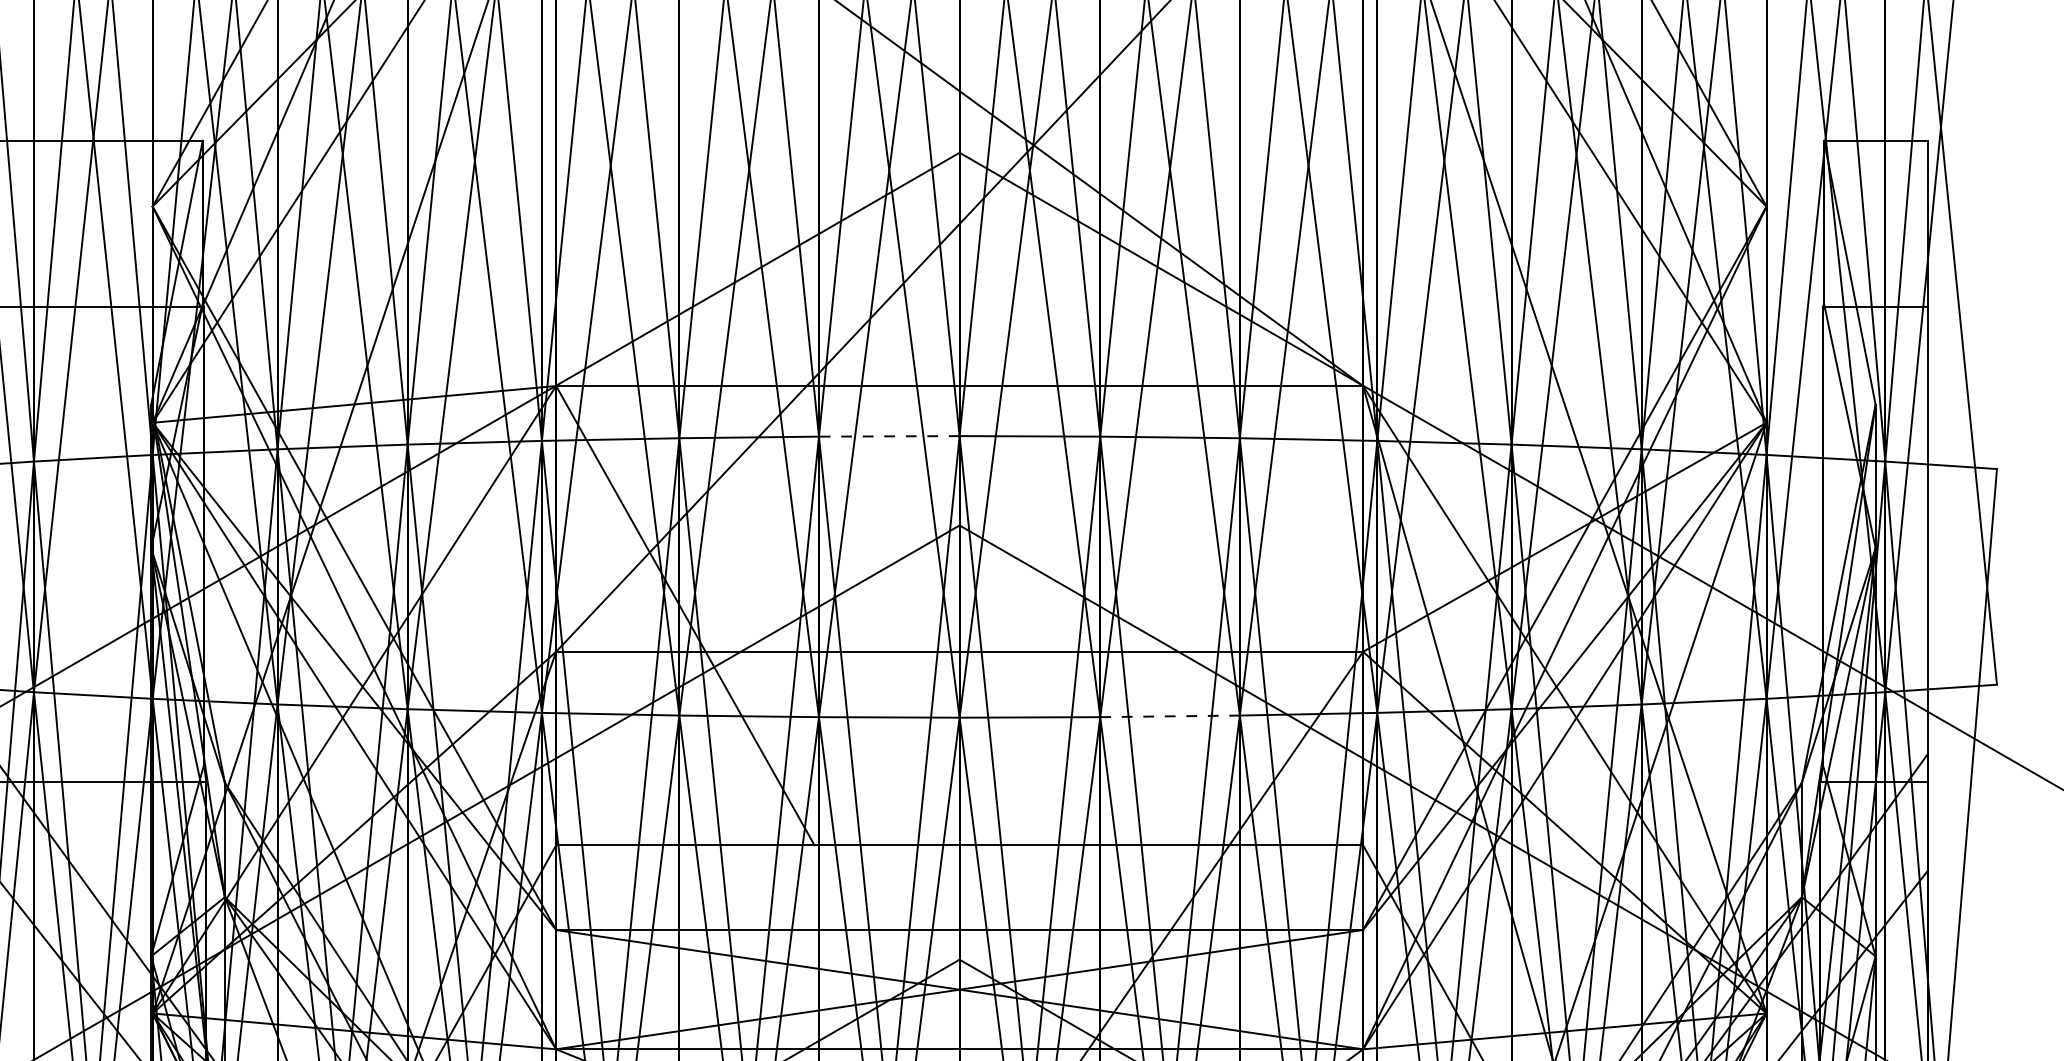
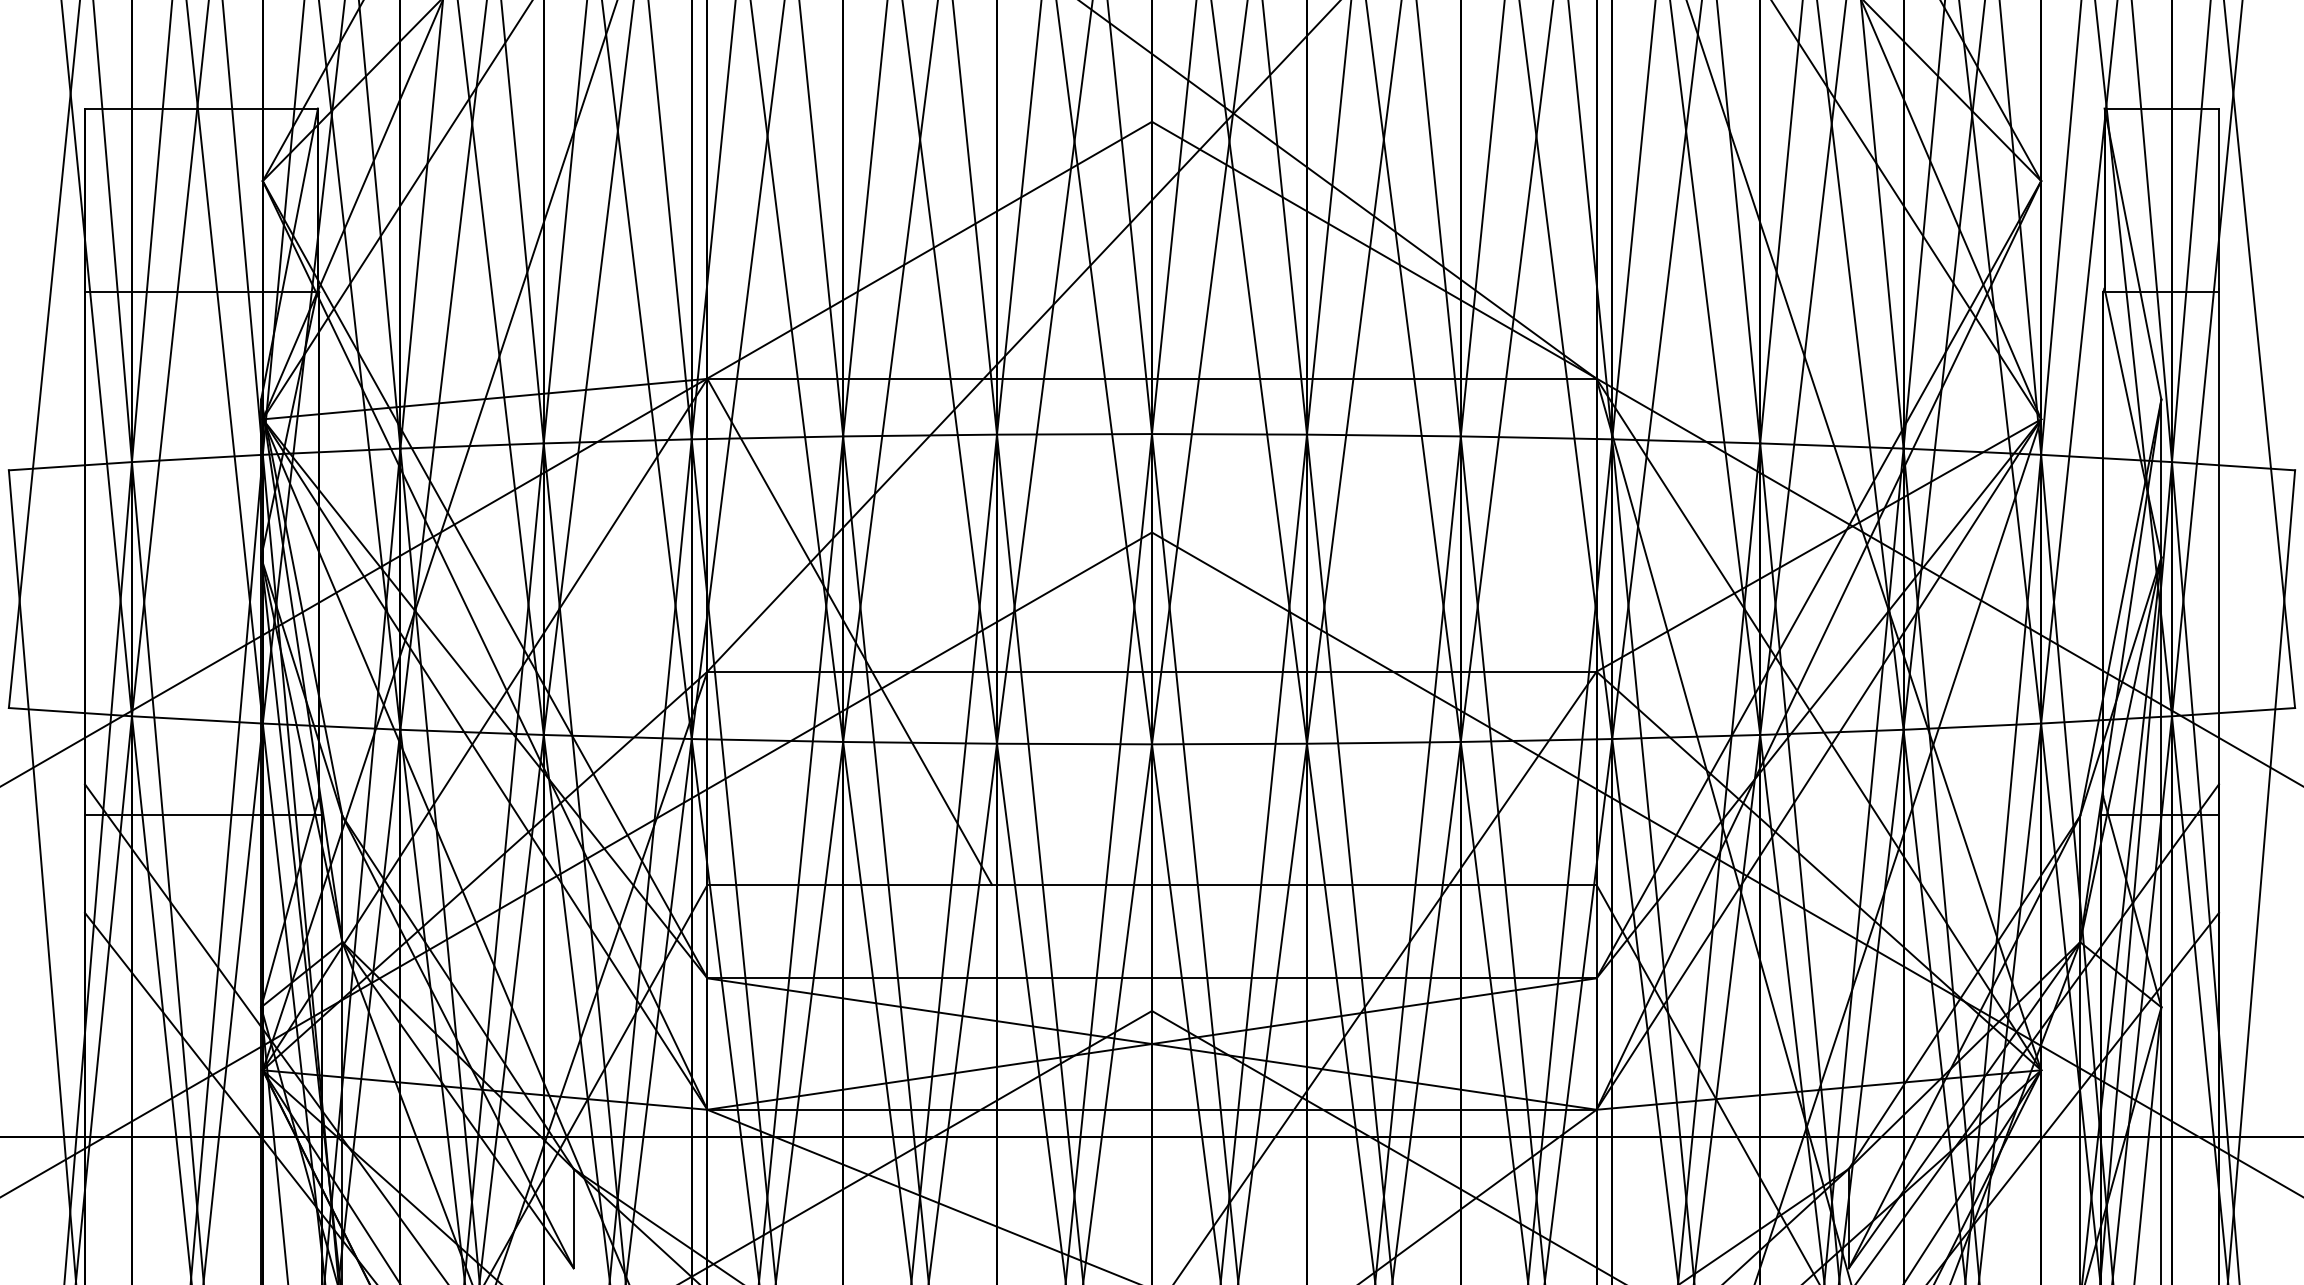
line: (889, 436) -> (1074, 434), dashed -> solid
line: (1169, 716) -> (1383, 742), dashed -> solid

